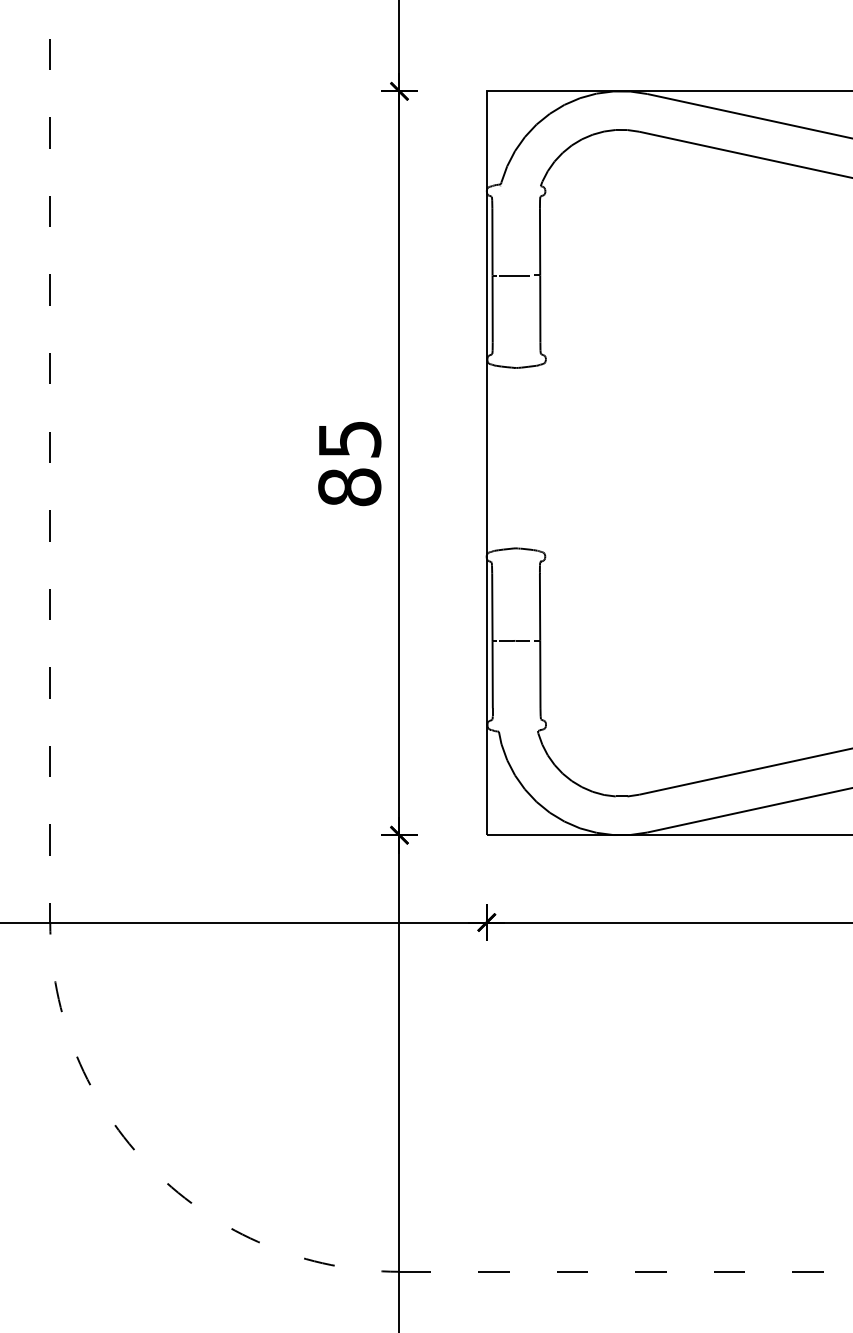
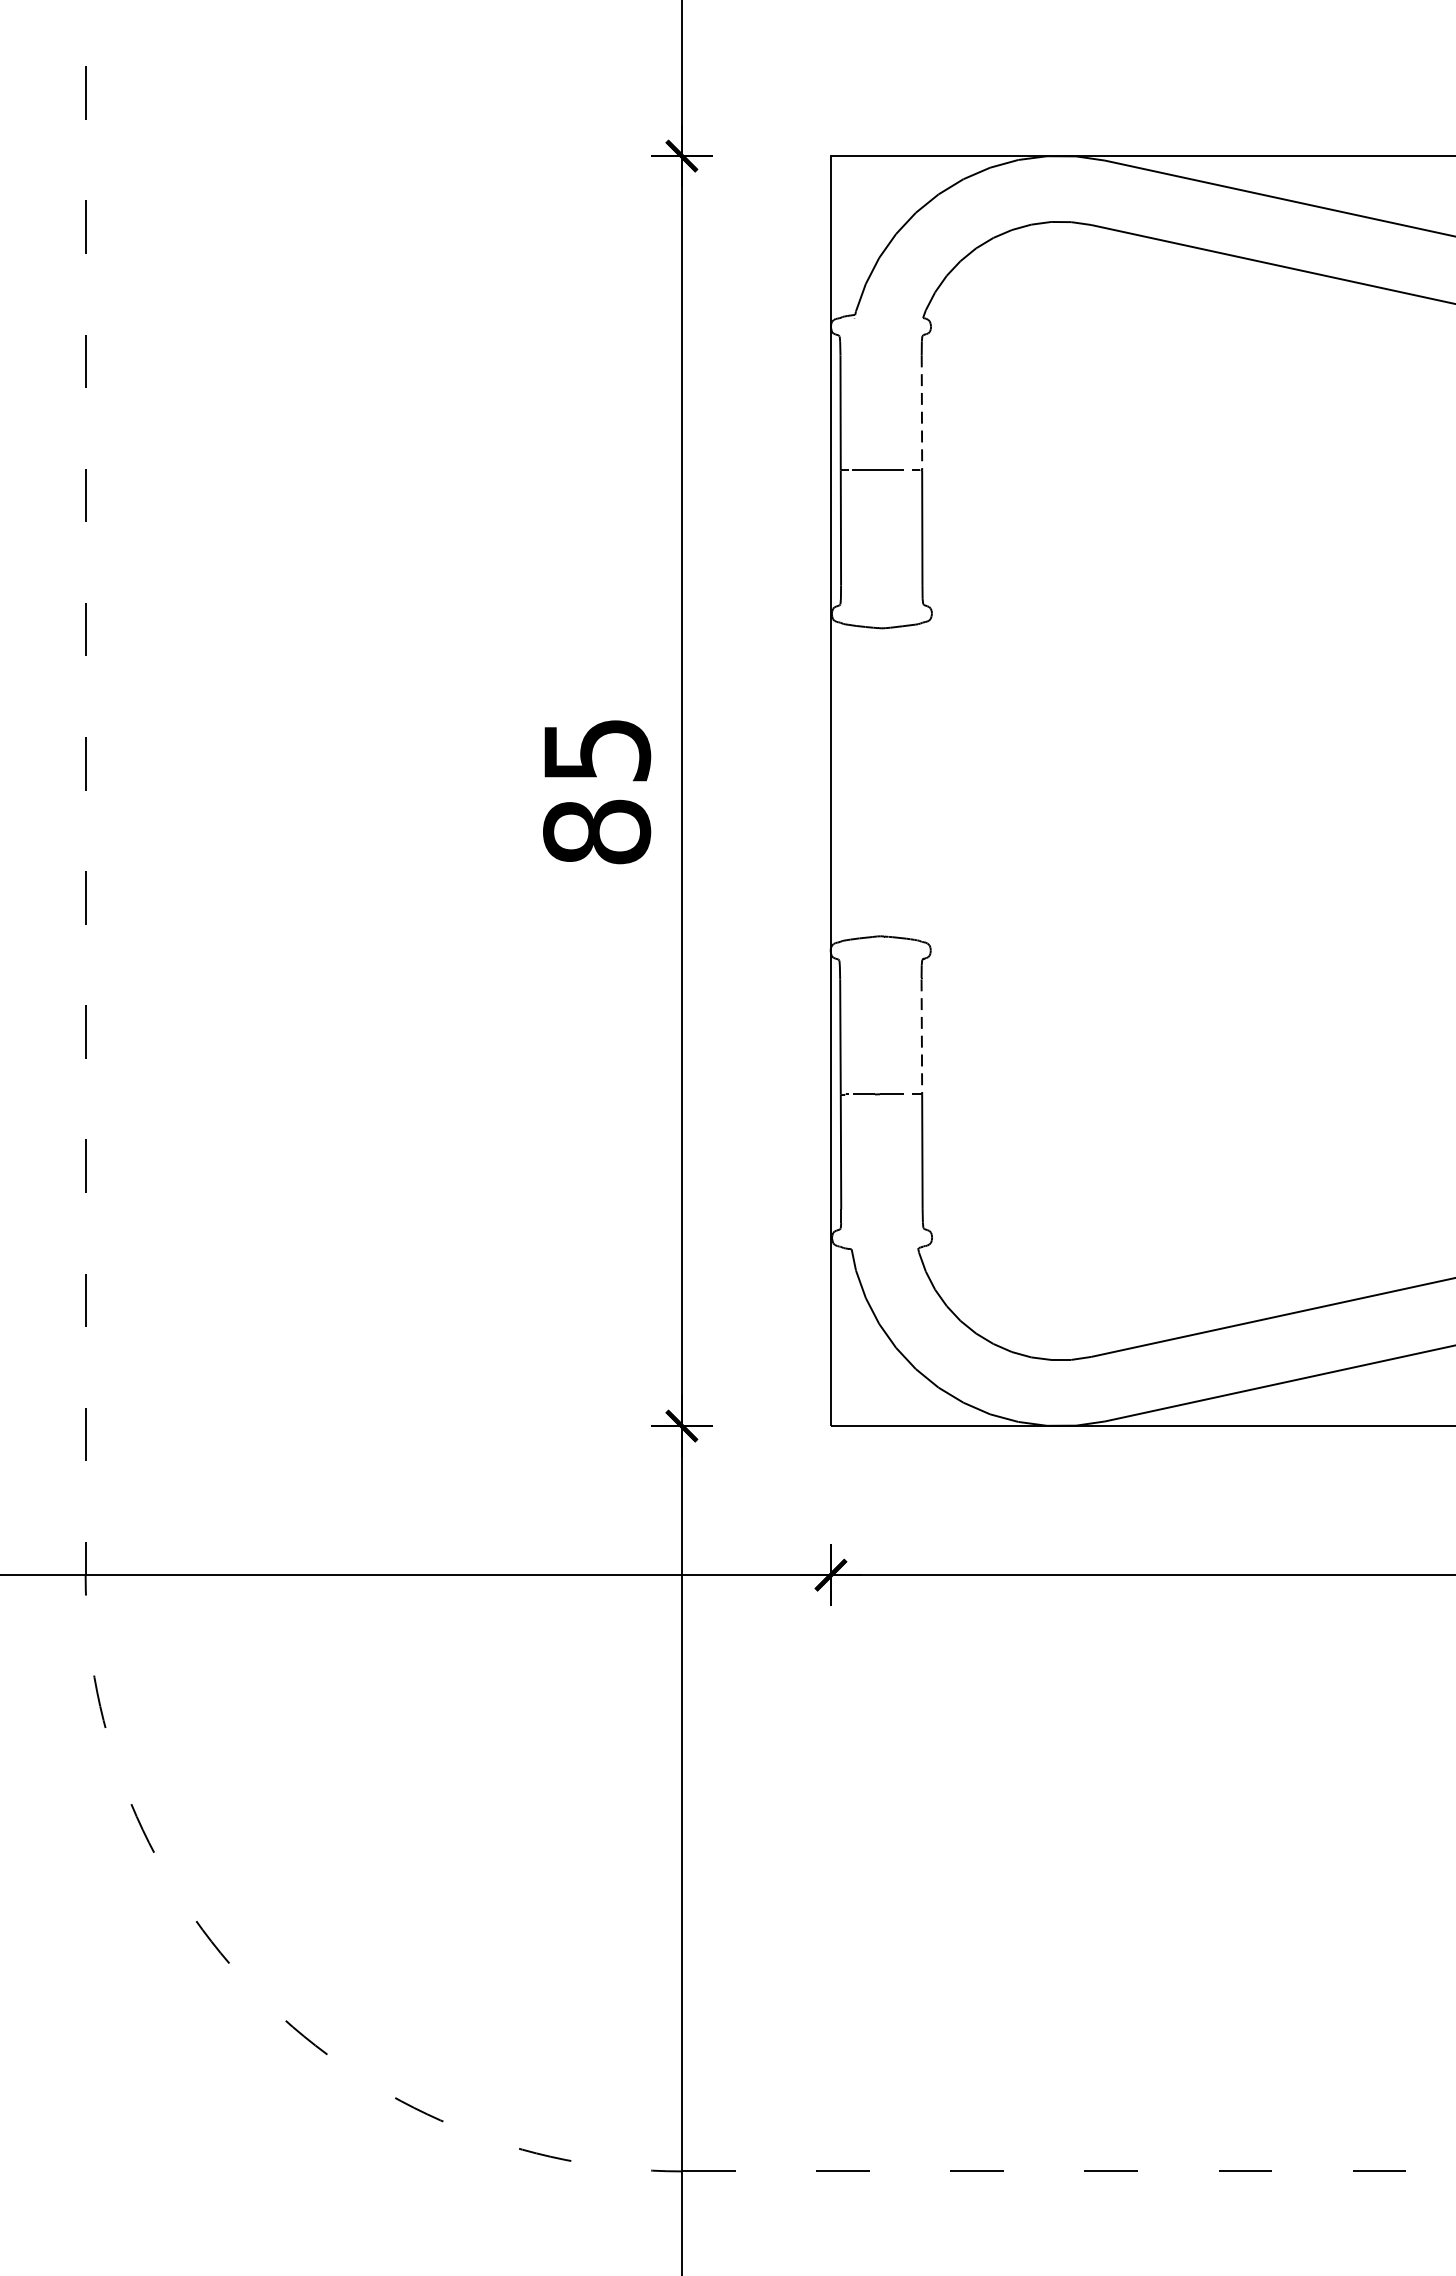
line: (540, 241) -> (922, 412), solid -> dashed
line: (540, 607) -> (922, 1037), solid -> dashed

